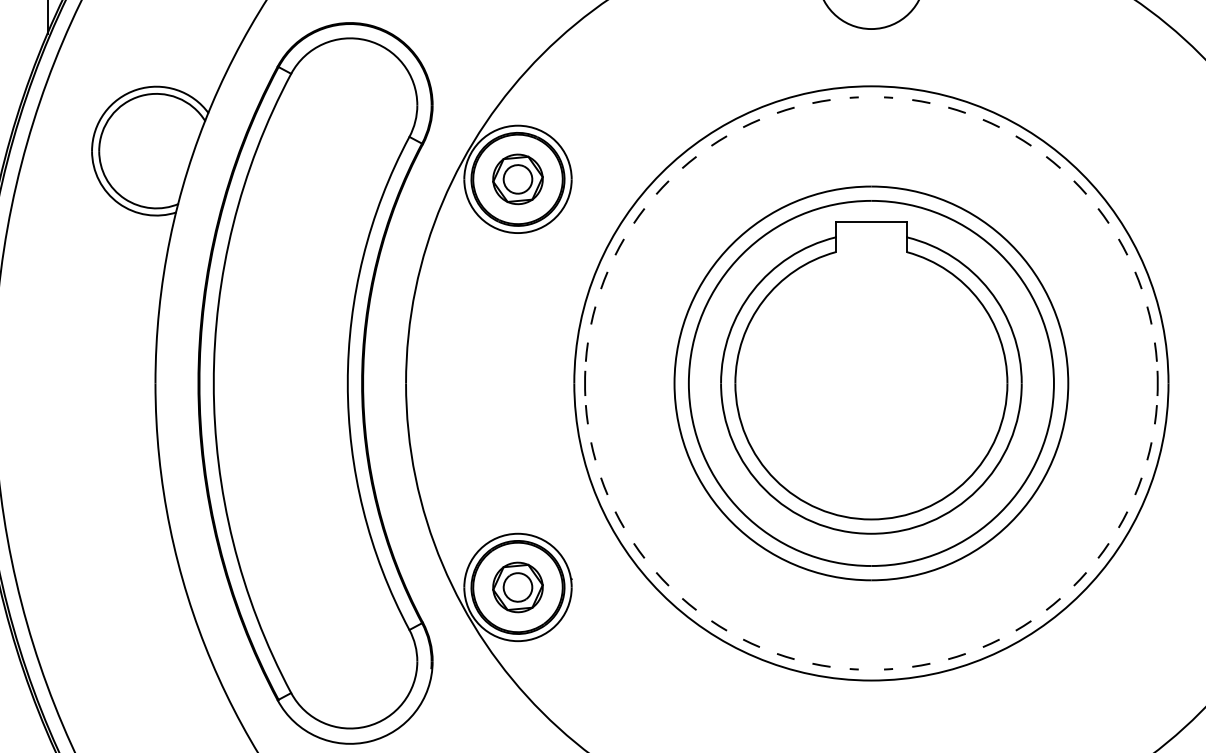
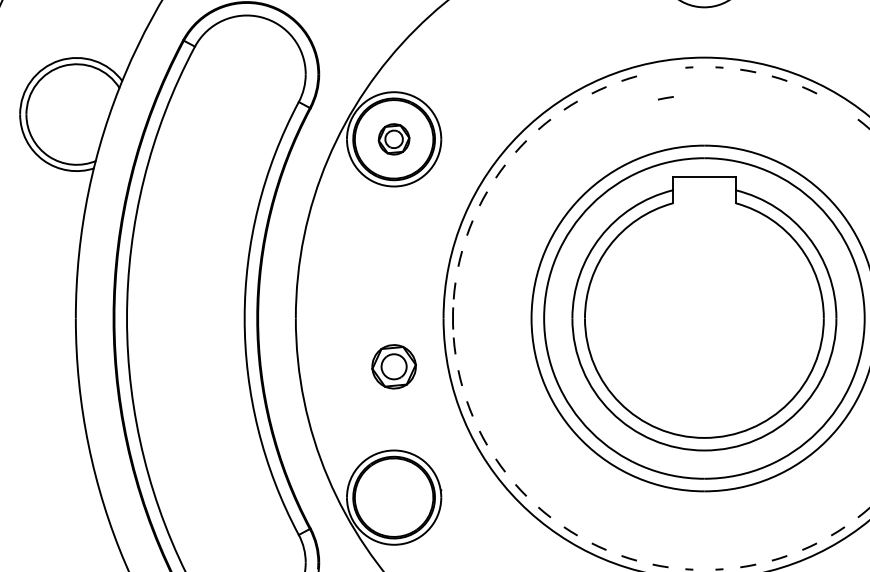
line: (821, 101) -> (665, 98), moved
line: (1023, 140) -> (837, 105), removed
part: (517, 179) -> (393, 139), size x0.7
part: (517, 587) -> (393, 366), moved

